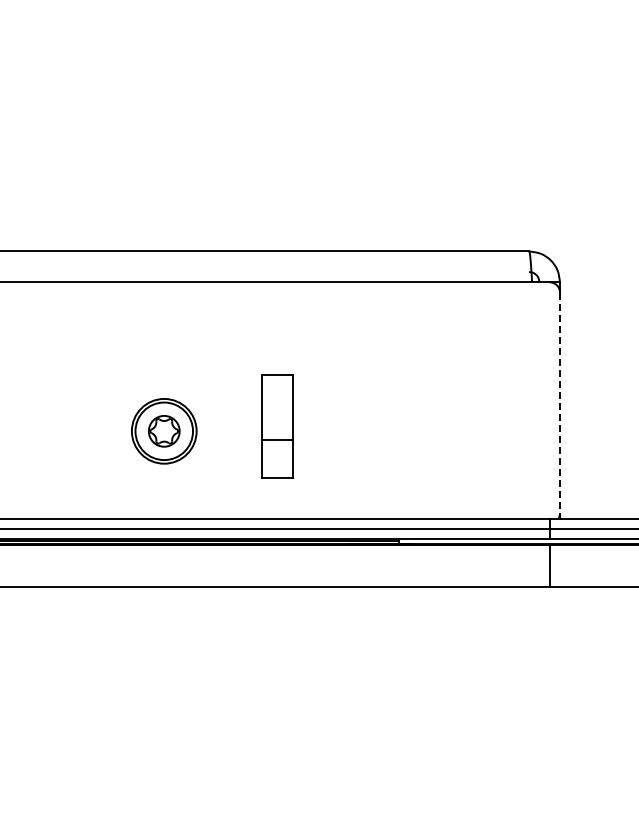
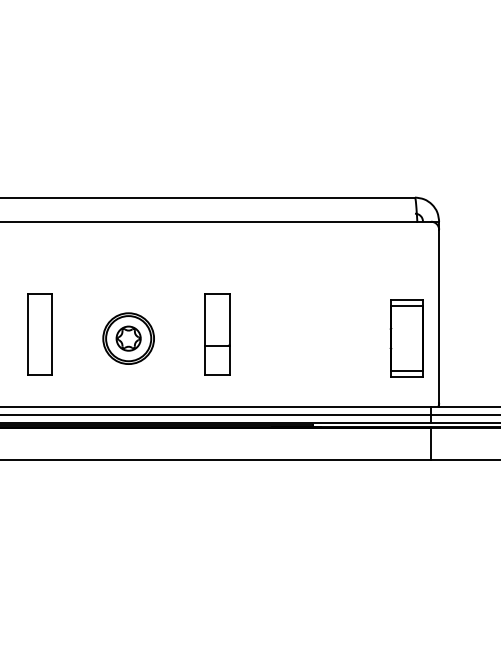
line: (559, 403) -> (438, 316), dashed -> solid
part: (51, 426) -> (40, 334), added
part: (518, 431) -> (406, 338), added

